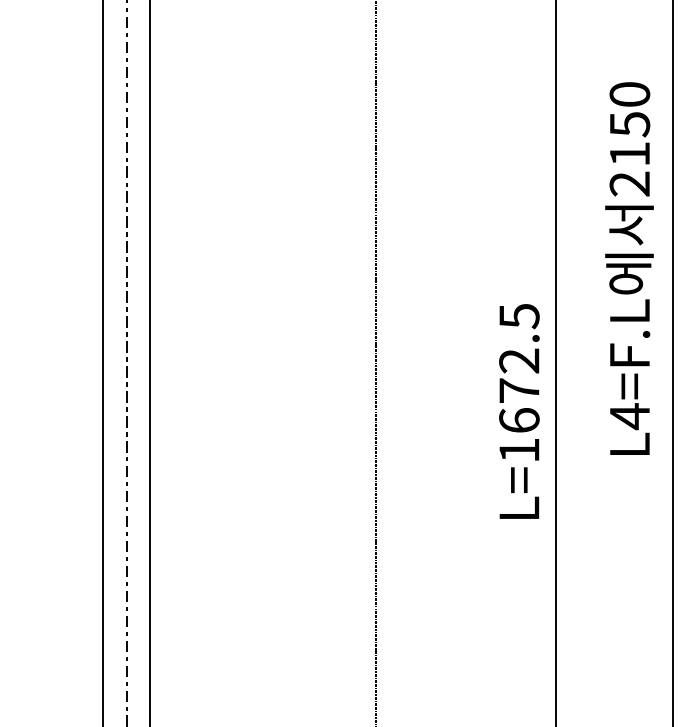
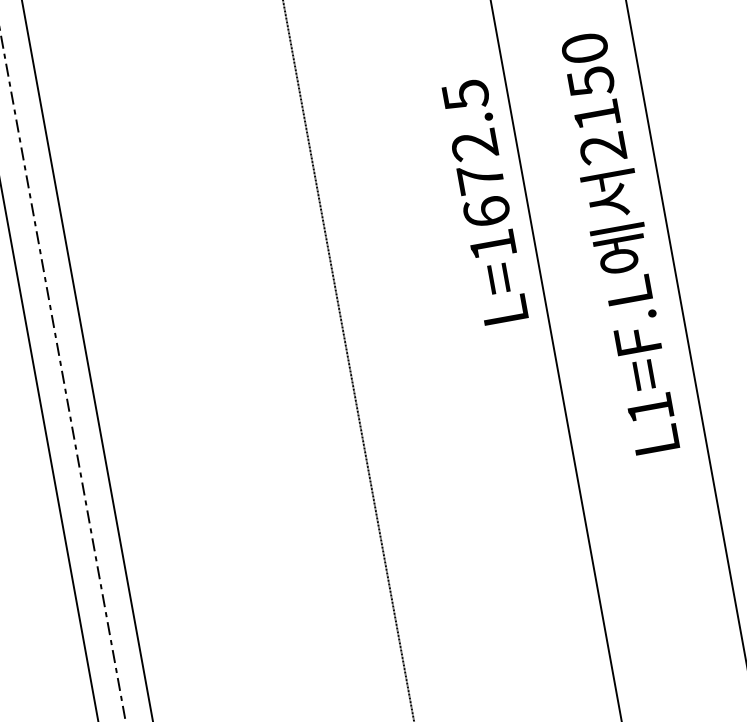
text: (519, 411) -> (485, 201), moved
text: (629, 416) -> (649, 408), L4=F.L -> L1=F.L

